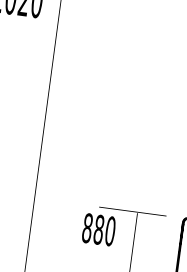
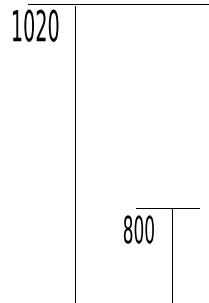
text: (98, 229) -> (138, 229), 880 -> 800

